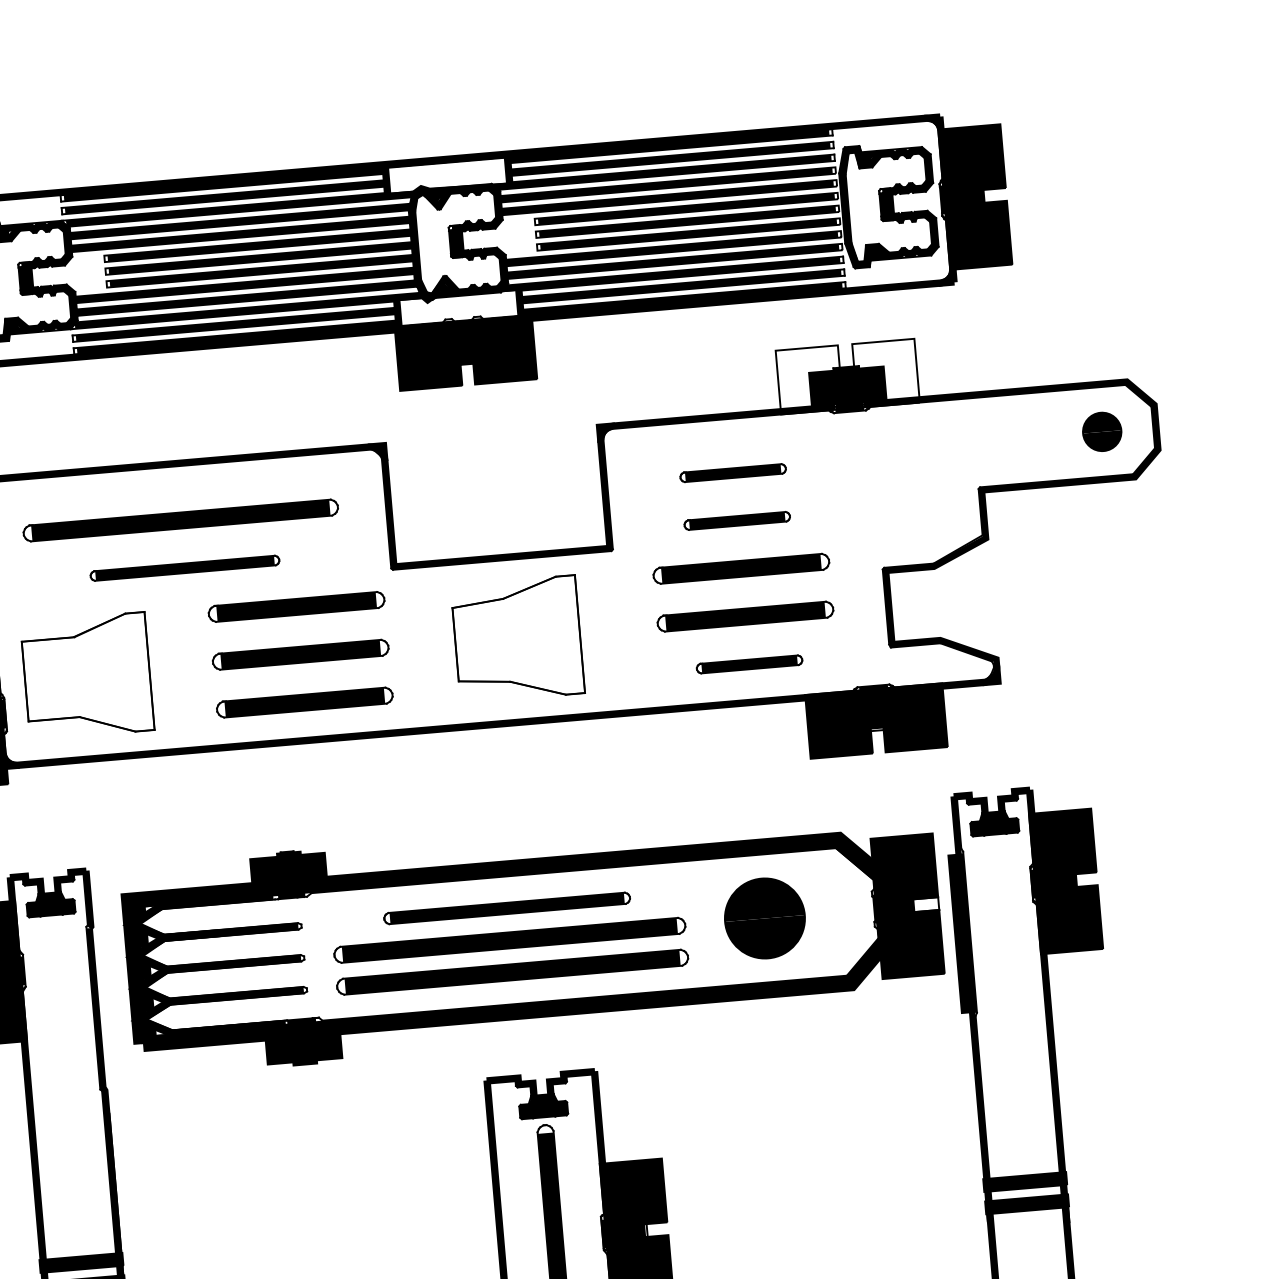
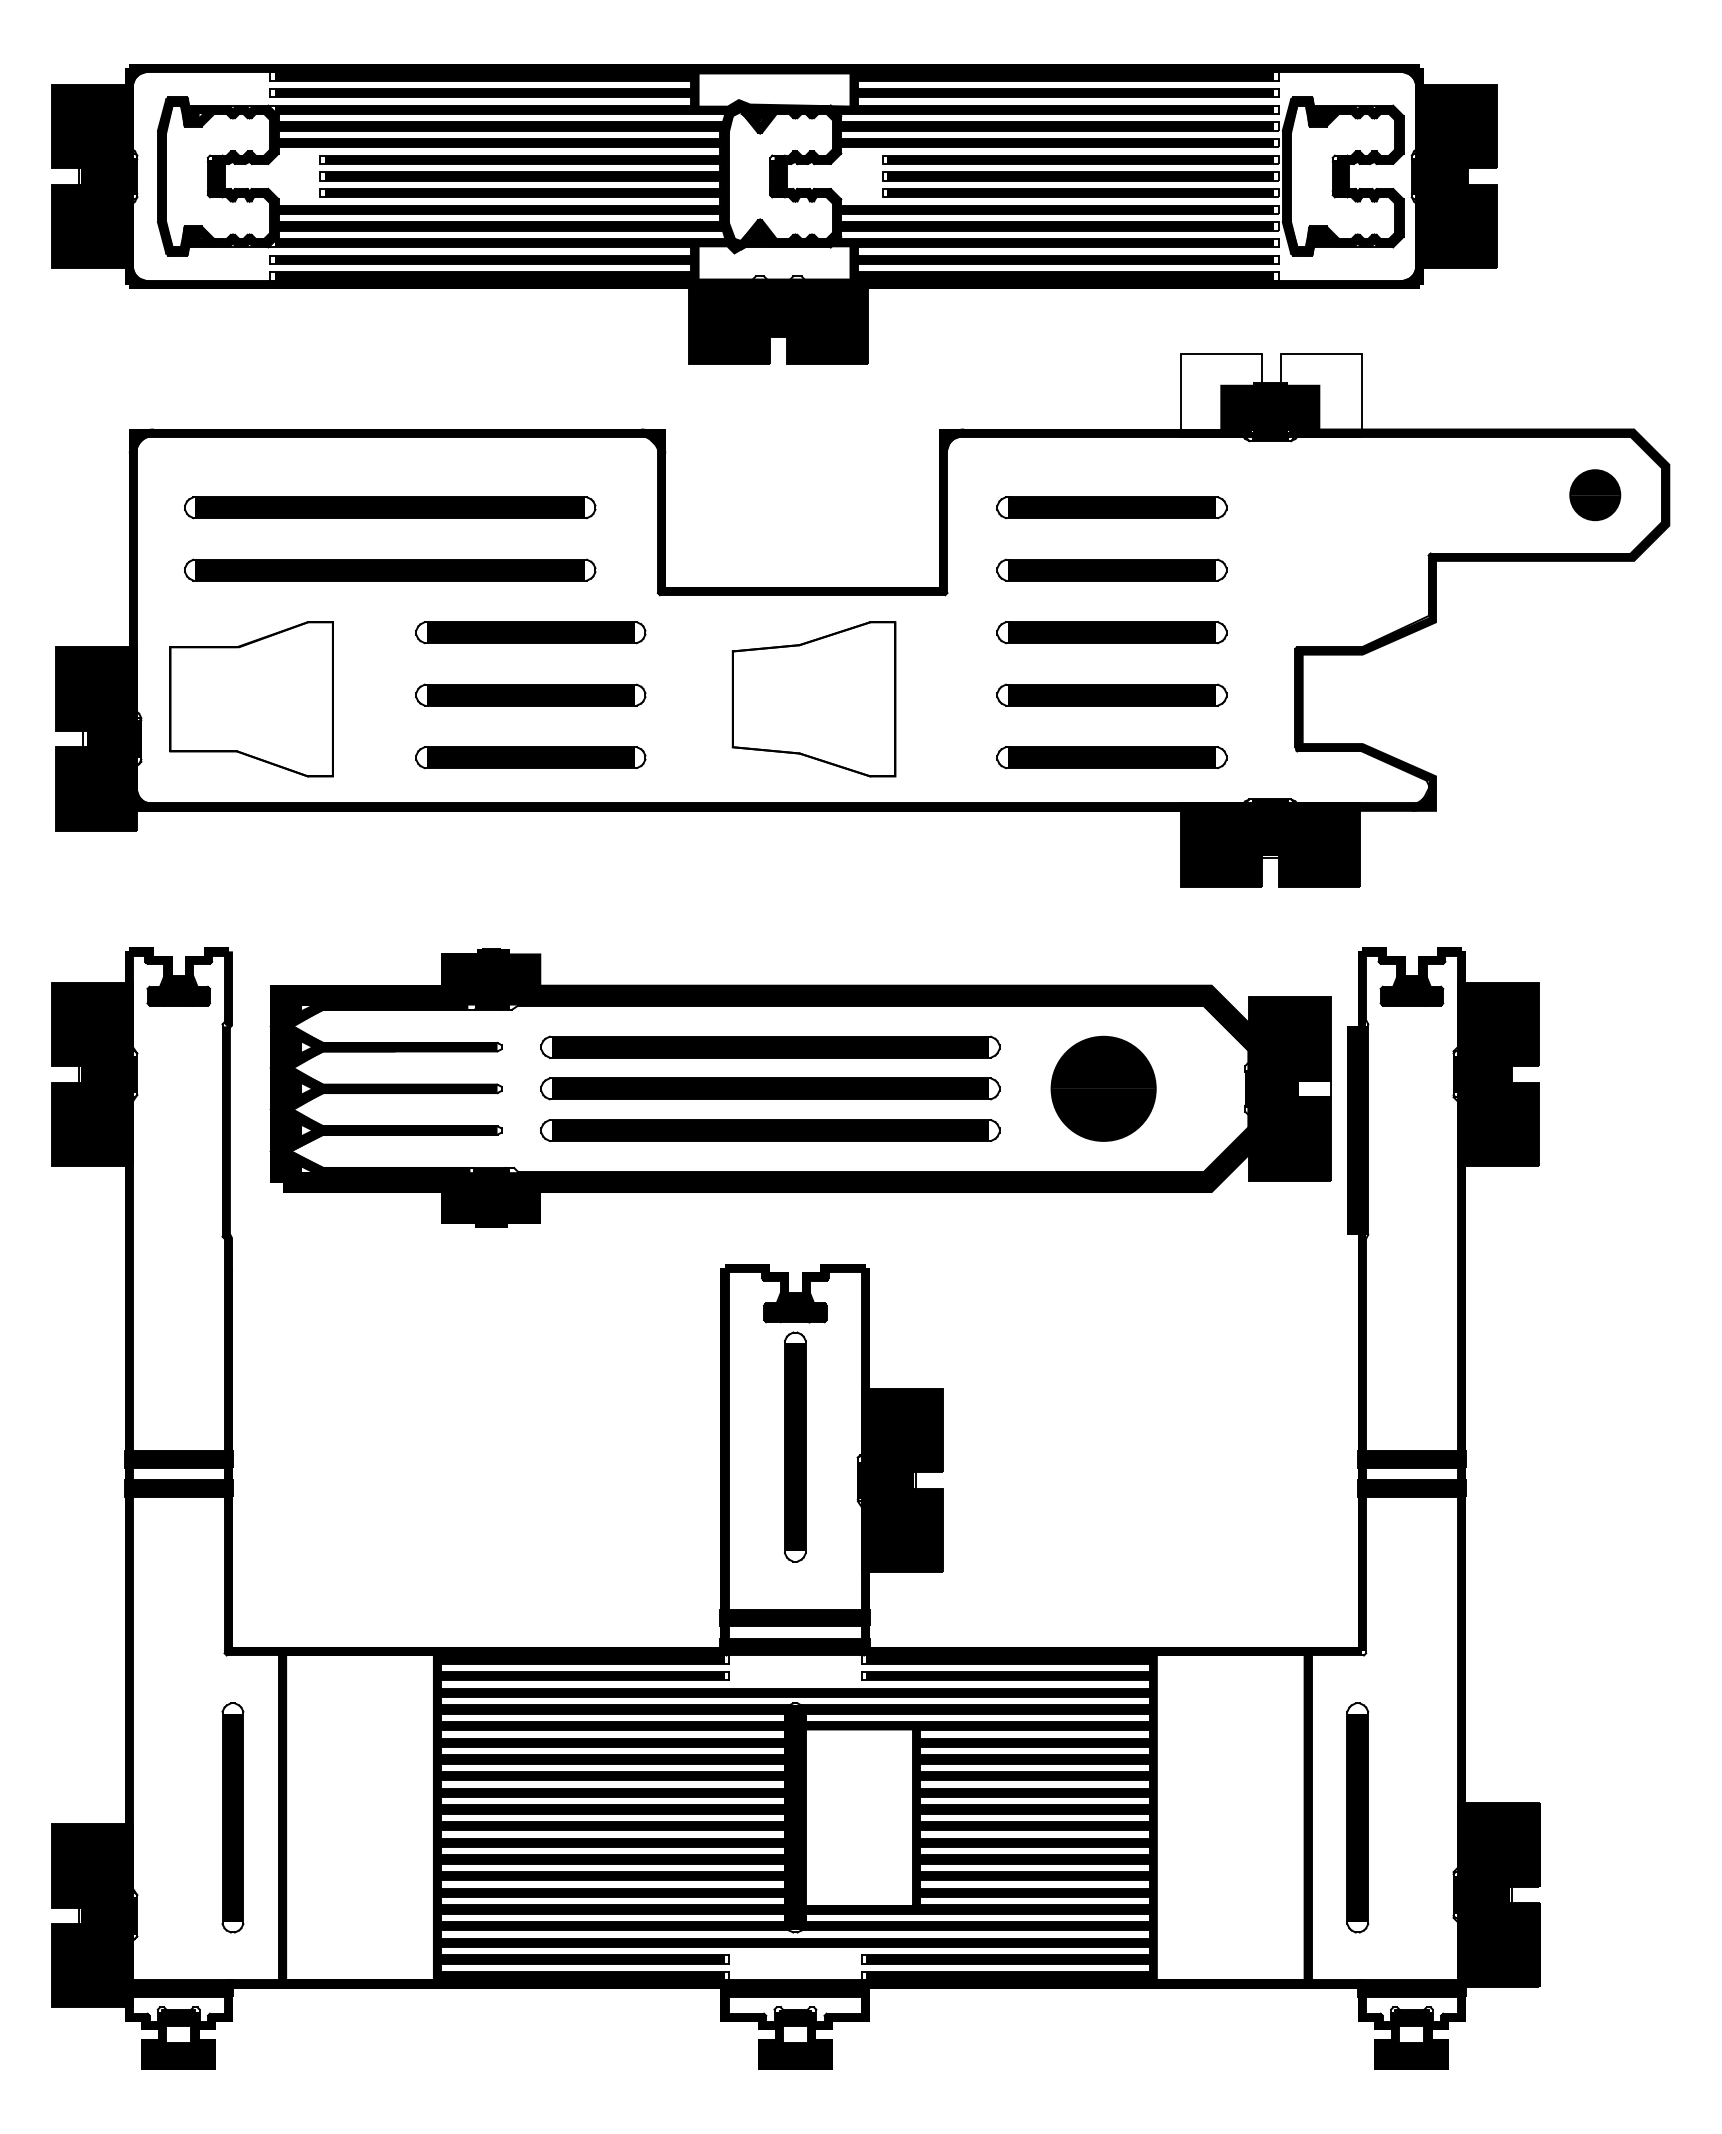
part: (732, 473) -> (1111, 507), size x1.67
part: (736, 520) -> (1111, 569), size x1.67
part: (185, 567) -> (390, 569), size x1.67
part: (749, 664) -> (1111, 757), size x1.67
part: (507, 907) -> (770, 1046), size x1.43

